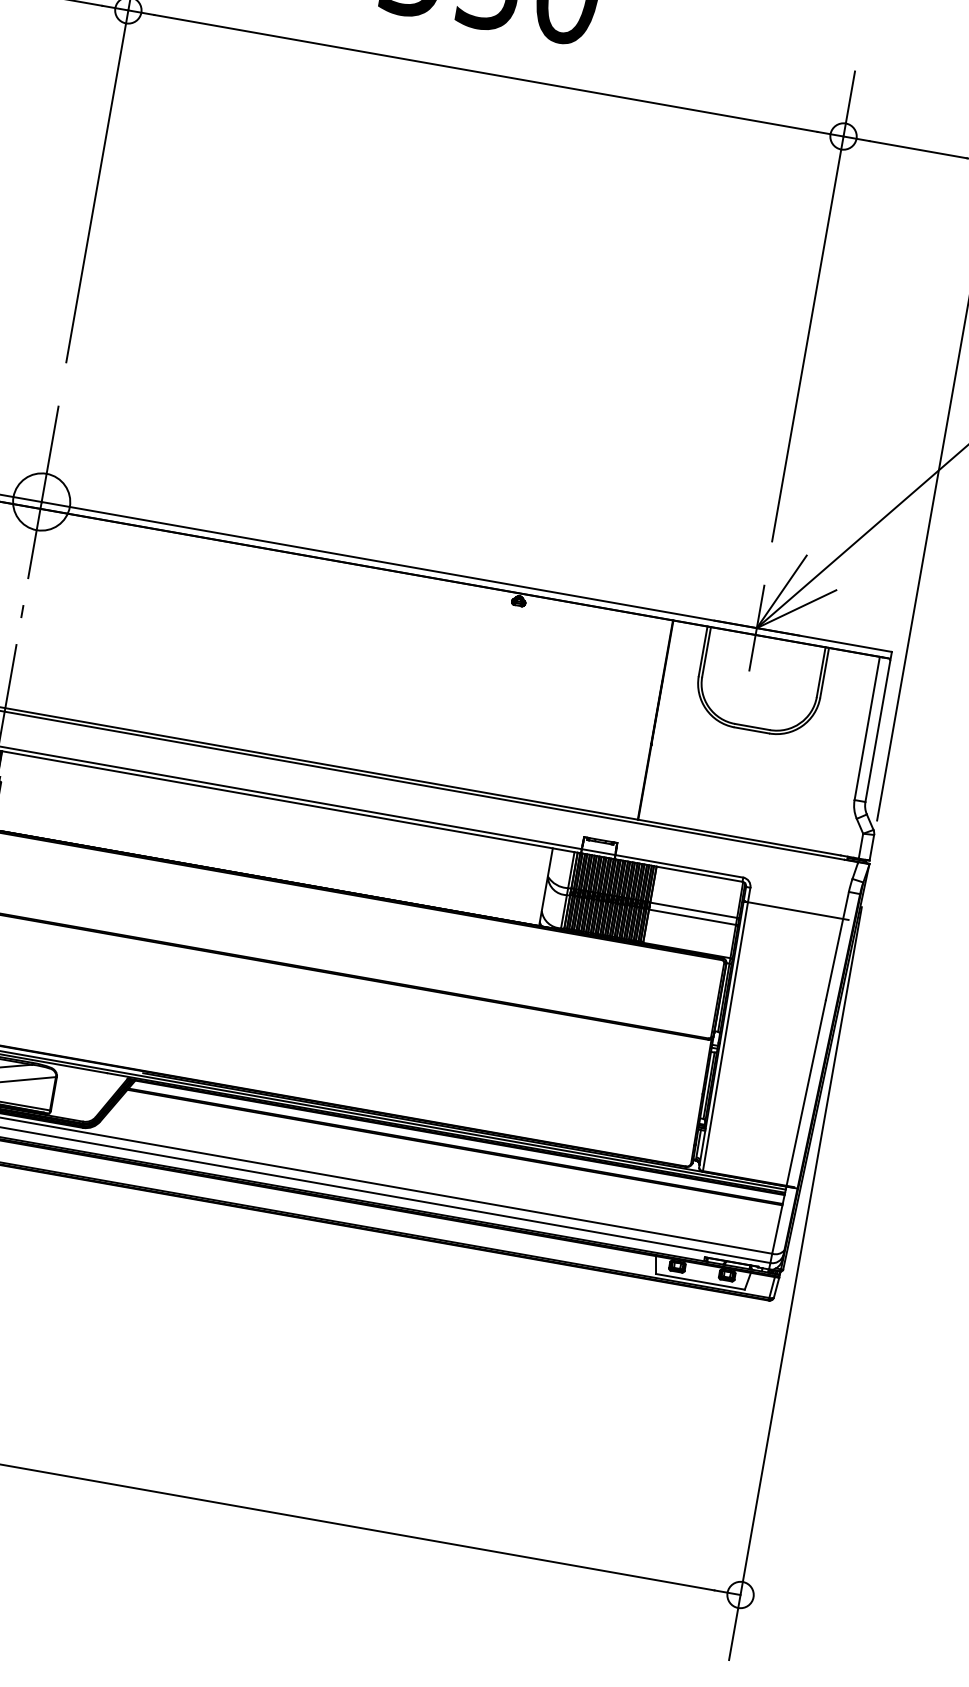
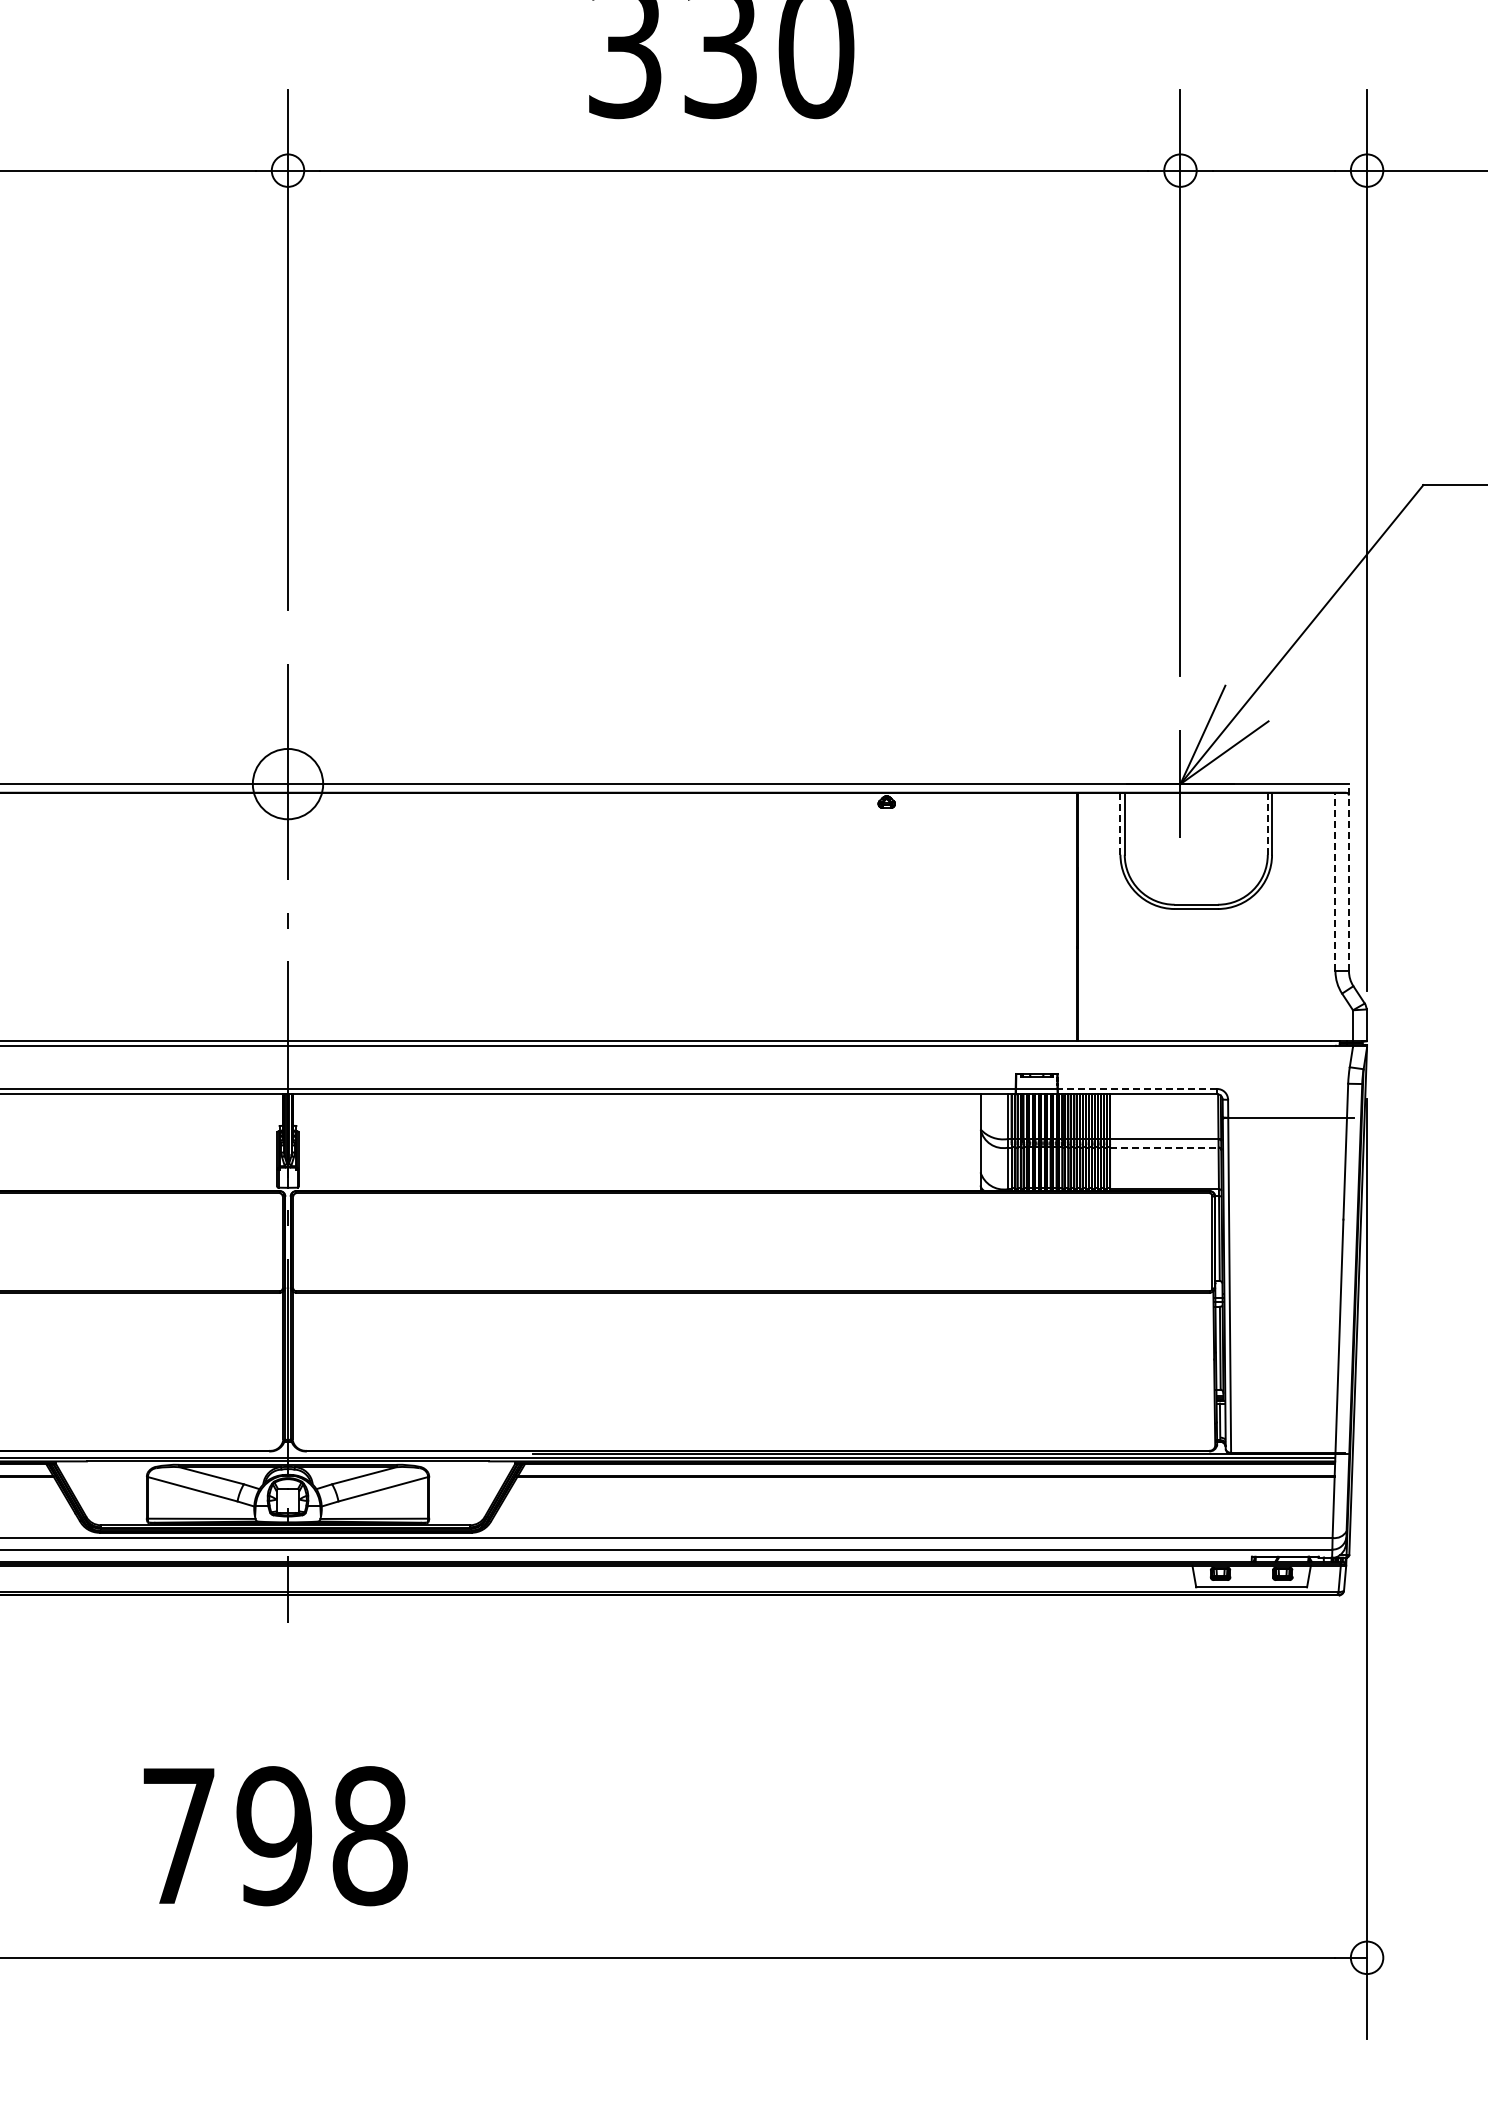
line: (703, 651) -> (1120, 823), solid -> dashed
line: (820, 672) -> (1267, 824), solid -> dashed
line: (878, 726) -> (1348, 877), solid -> dashed
line: (867, 728) -> (1335, 881), solid -> dashed
line: (679, 866) -> (1137, 1089), solid -> dashed
line: (692, 917) -> (1164, 1147), solid -> dashed

